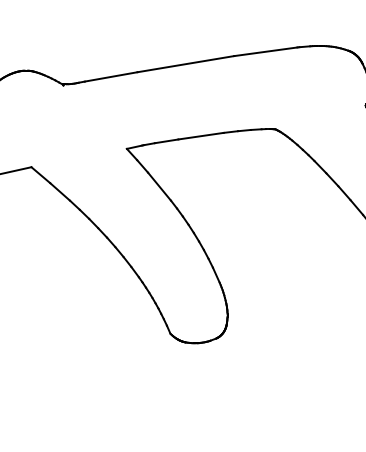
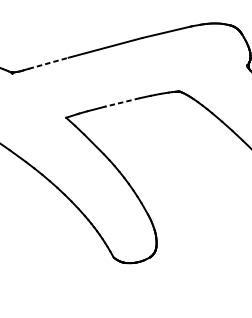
line: (111, 76) -> (48, 62), solid -> dashed
line: (201, 136) -> (122, 102), solid -> dashed

